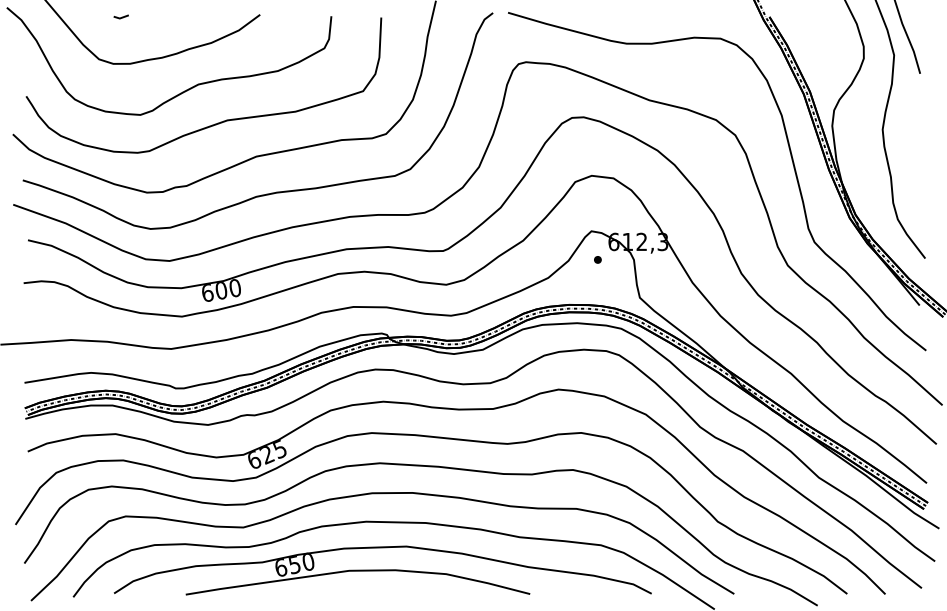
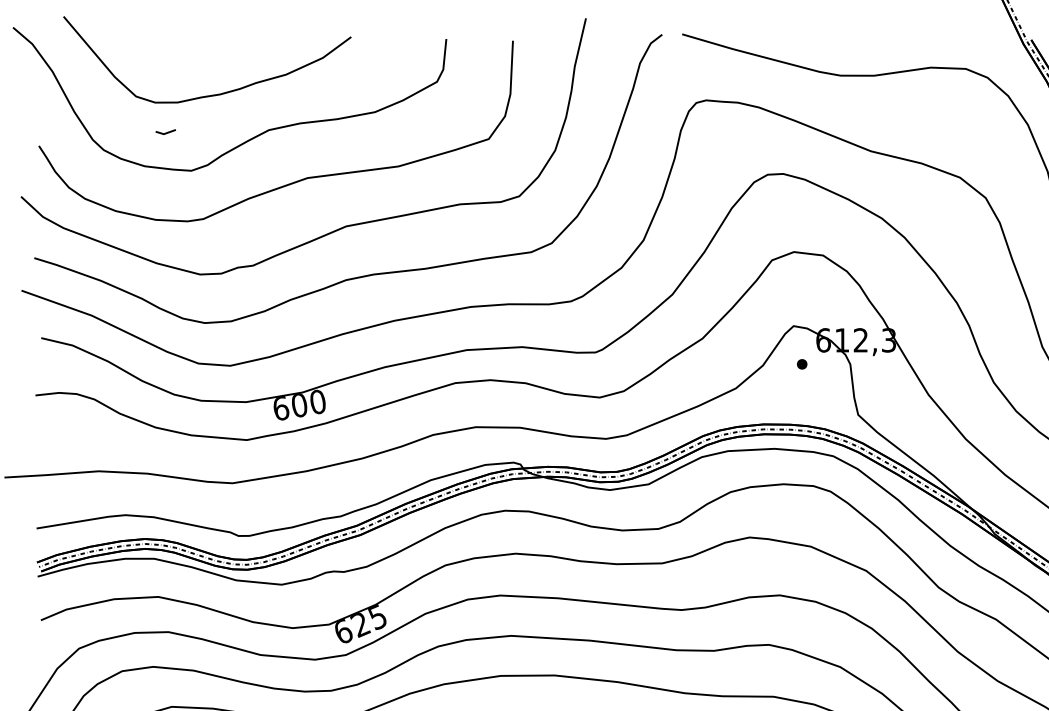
line: (120, 17) -> (164, 132), moved

